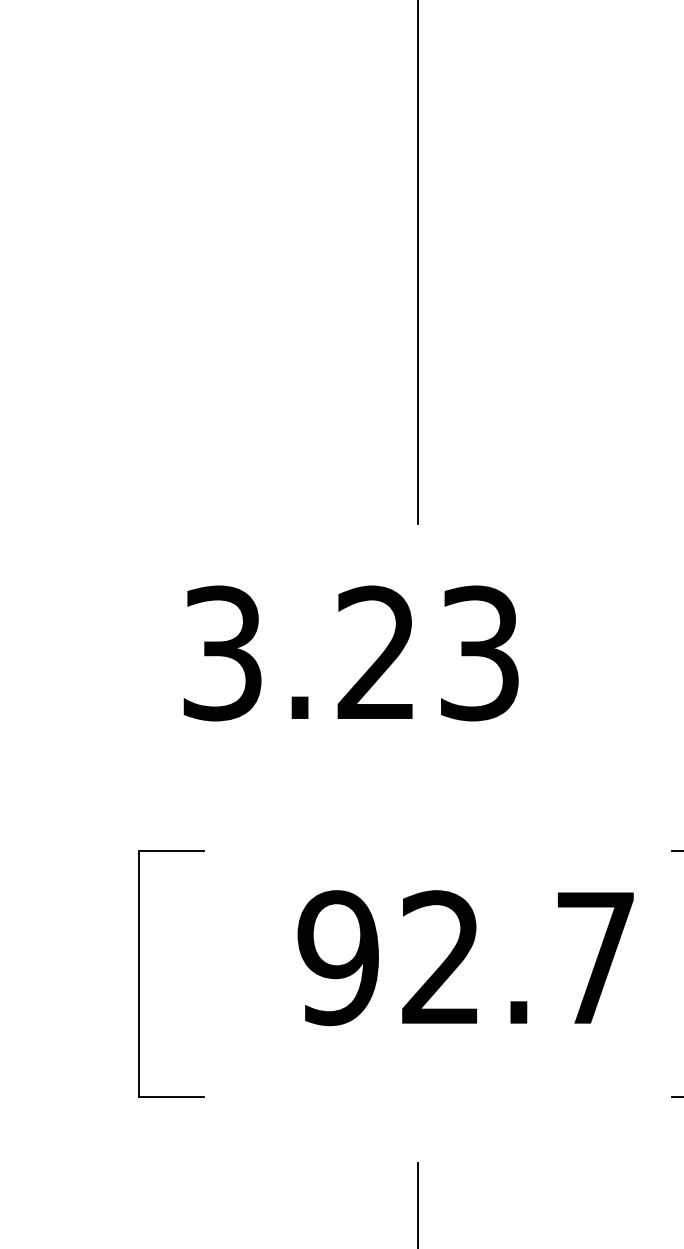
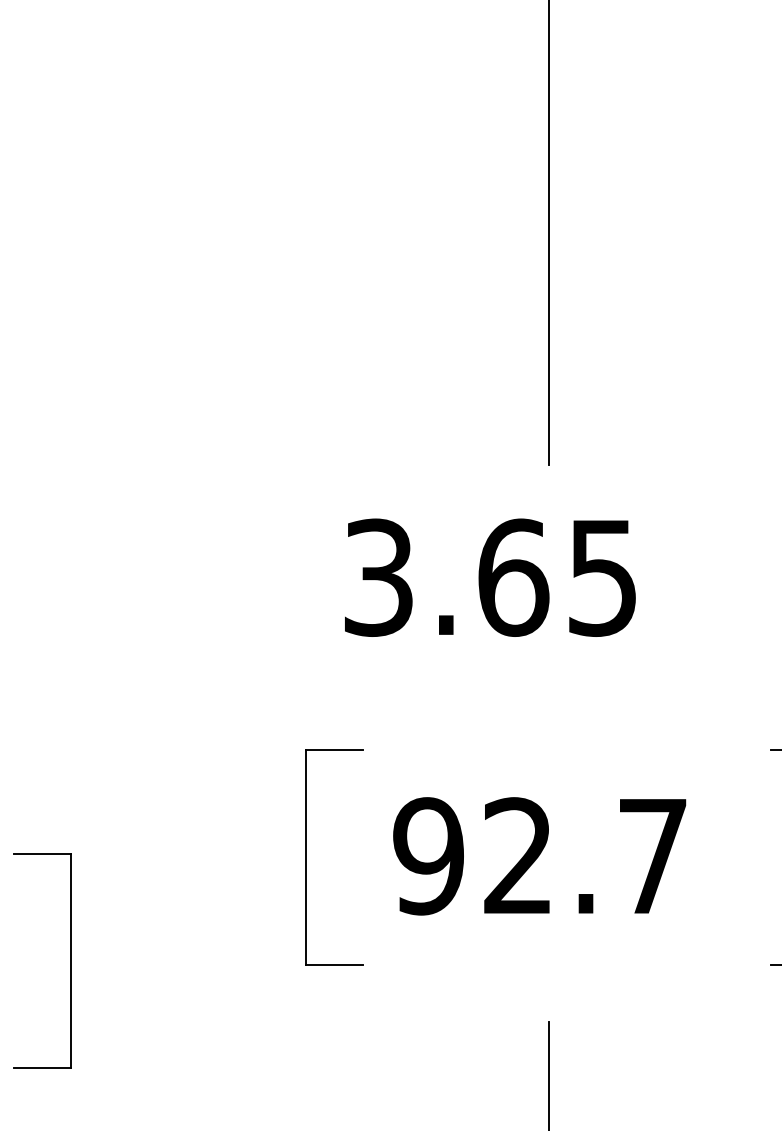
text: (427, 653) -> (557, 577), 3.23 -> 3.65
text: (465, 958) -> (539, 856), moved

